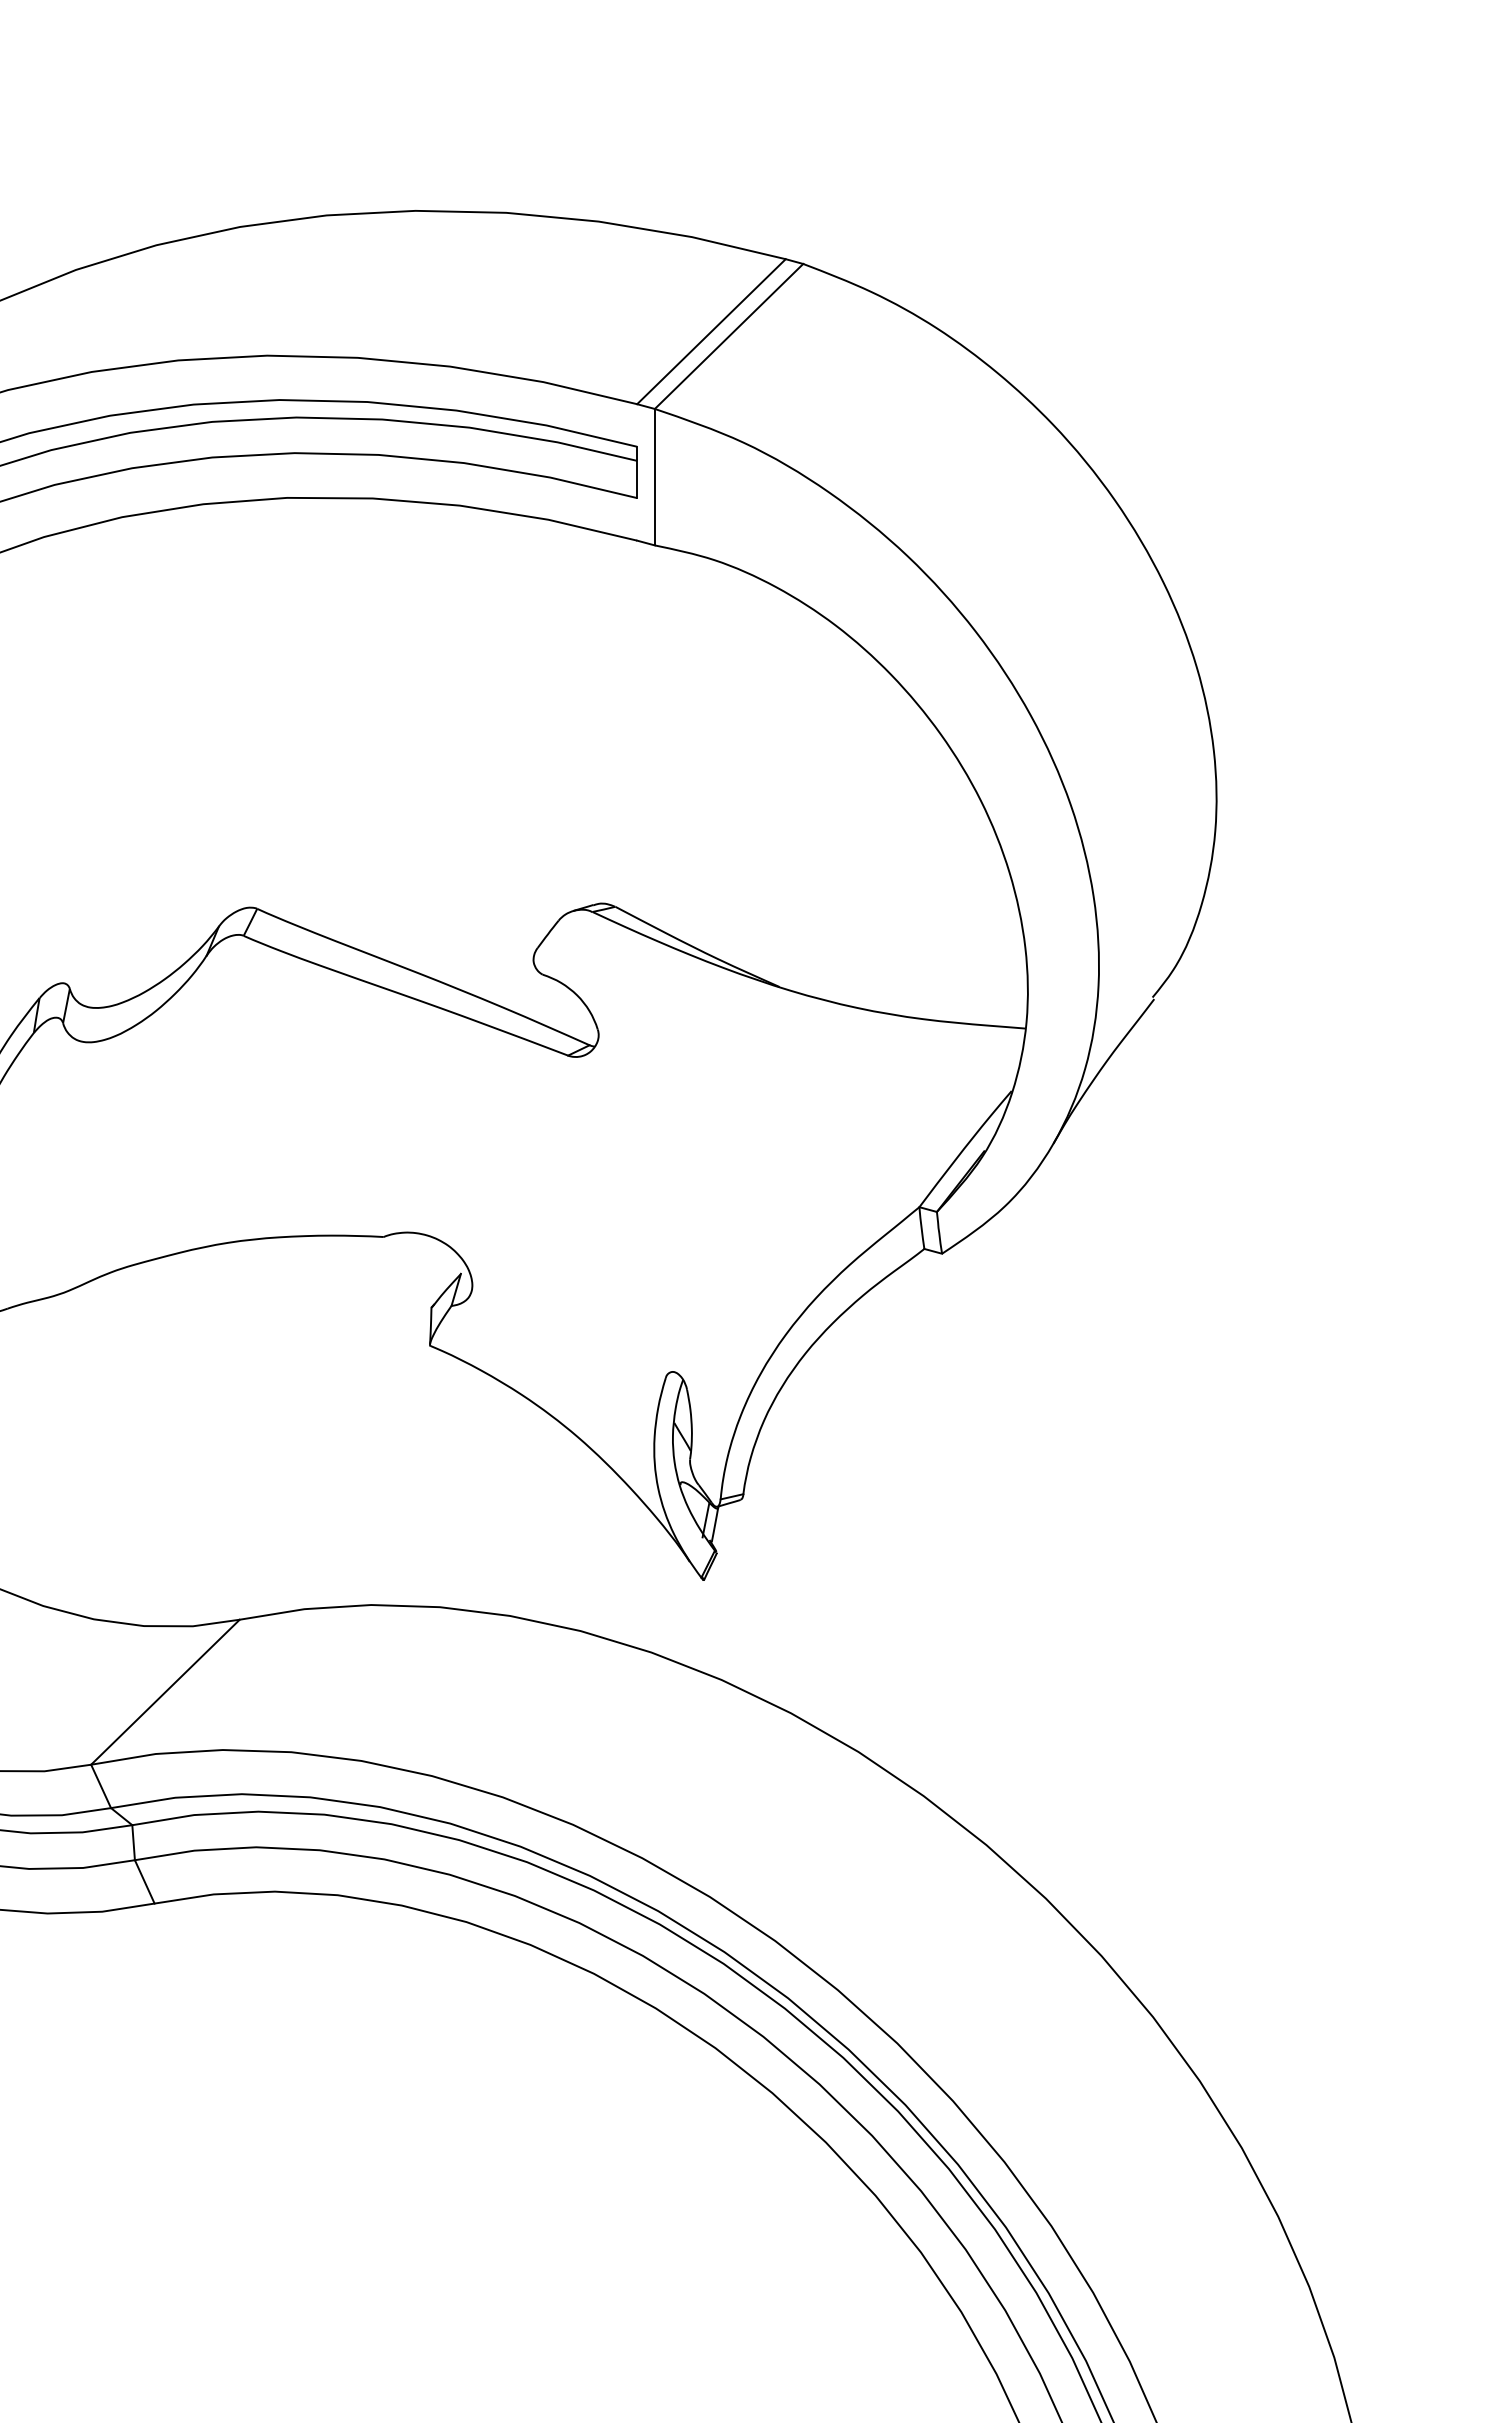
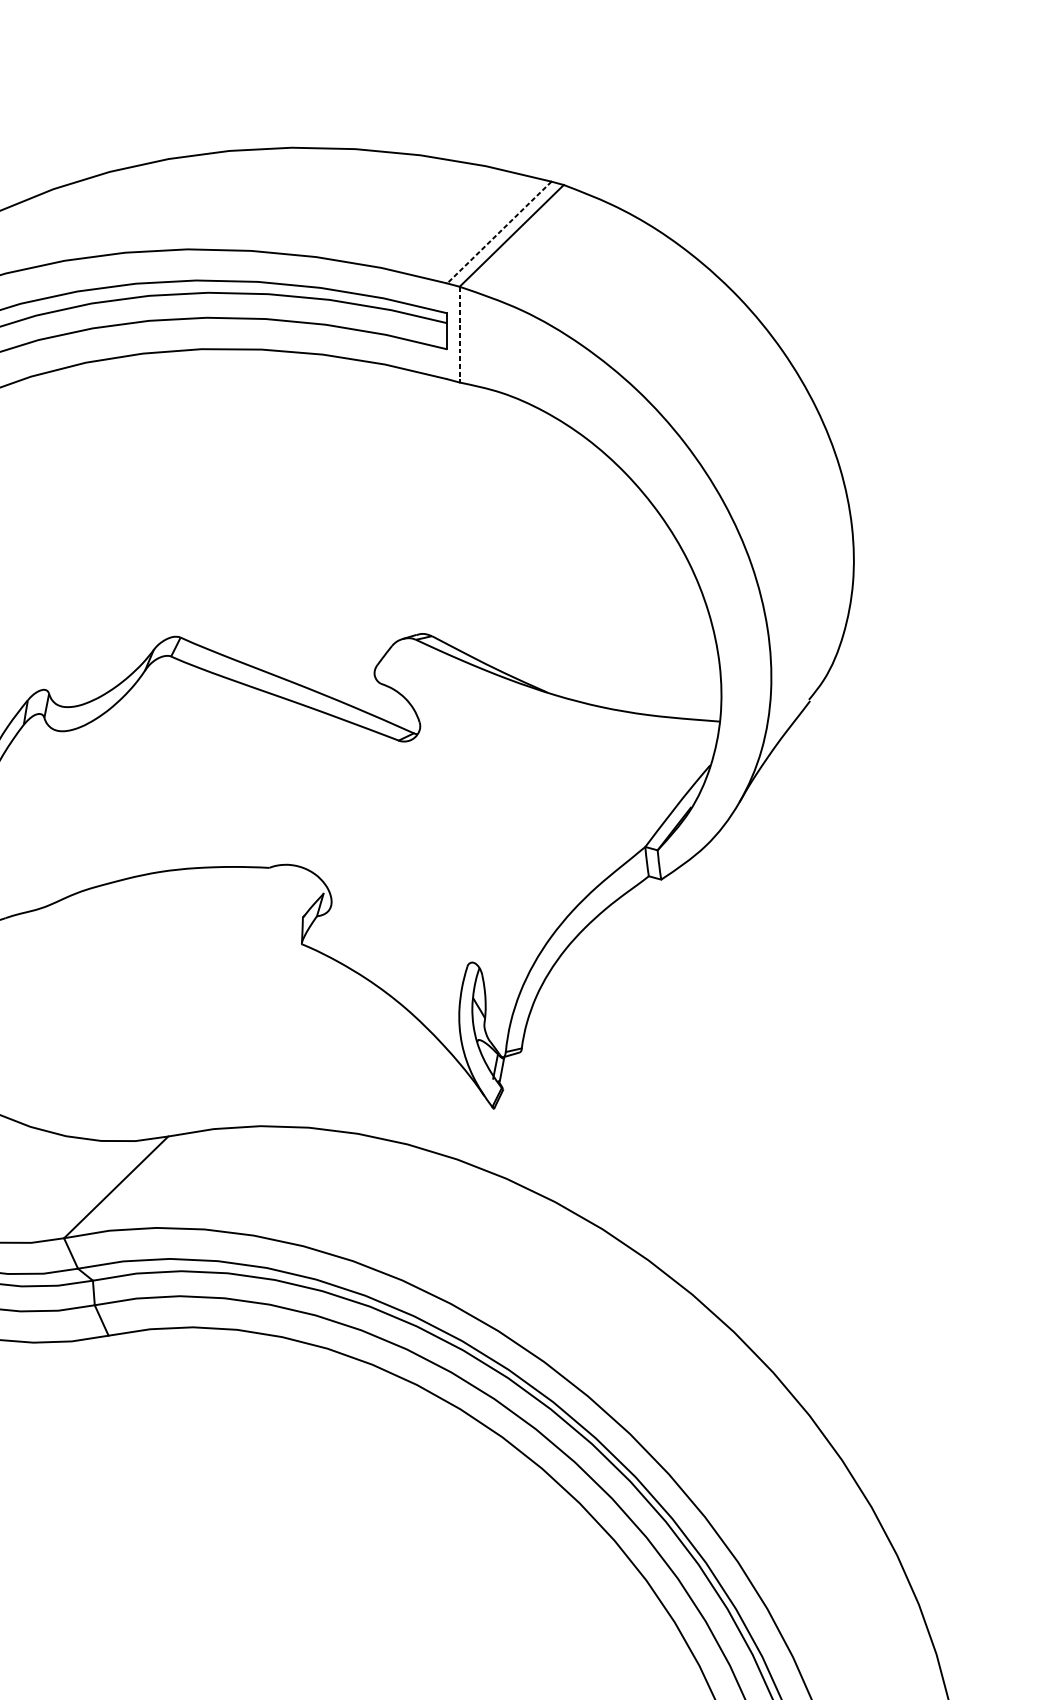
line: (711, 331) -> (499, 232), solid -> dashed
line: (654, 477) -> (459, 334), solid -> dashed

